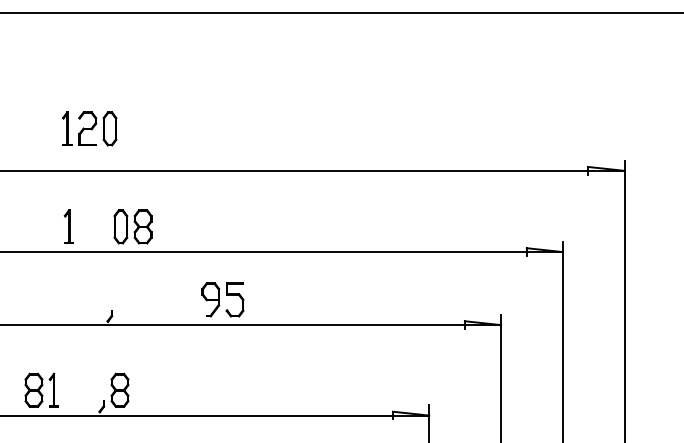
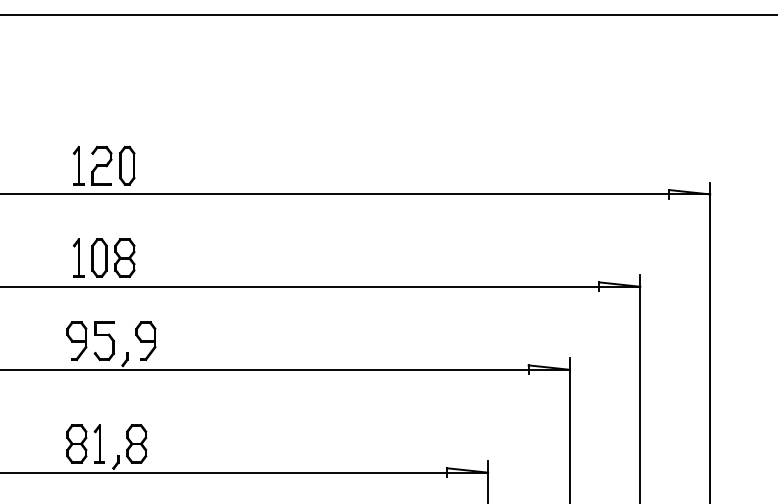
part: (89, 128) -> (104, 165), moved
part: (133, 226) -> (113, 257), moved
part: (127, 299) -> (145, 340), added
part: (222, 299) -> (90, 340), moved
part: (41, 389) -> (85, 443), moved

